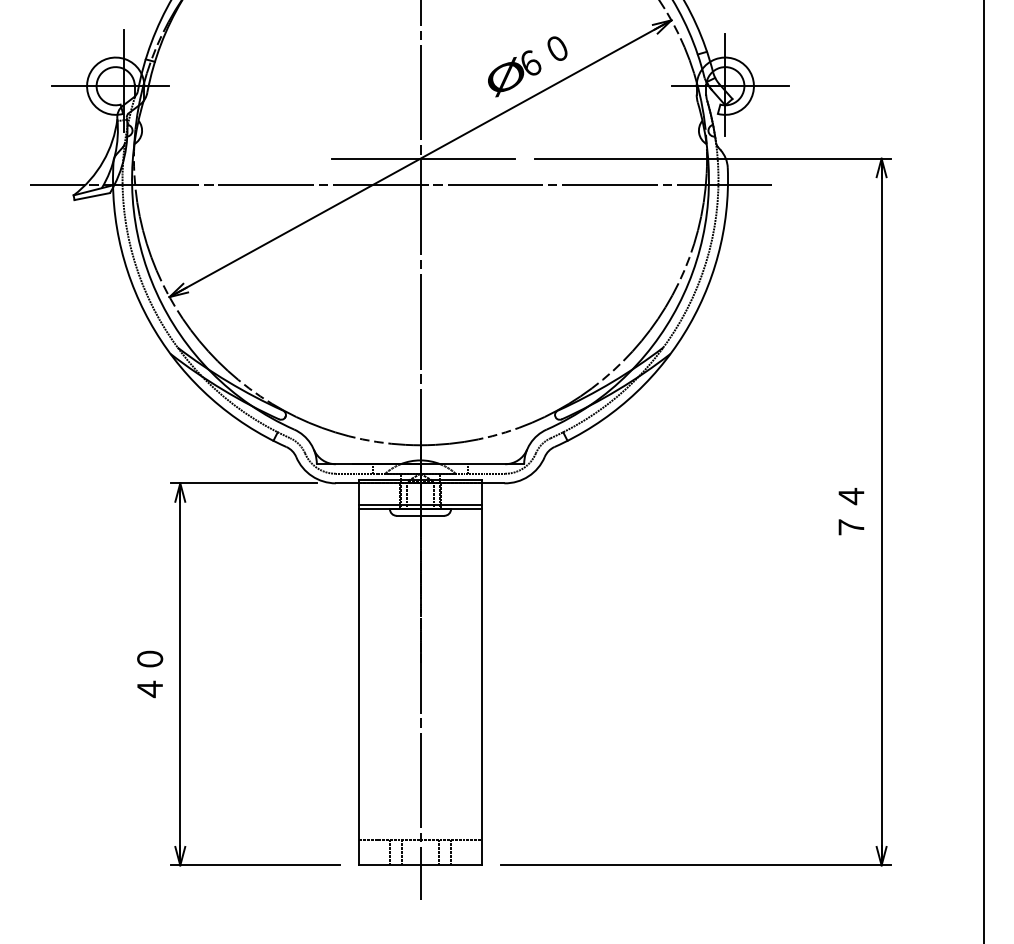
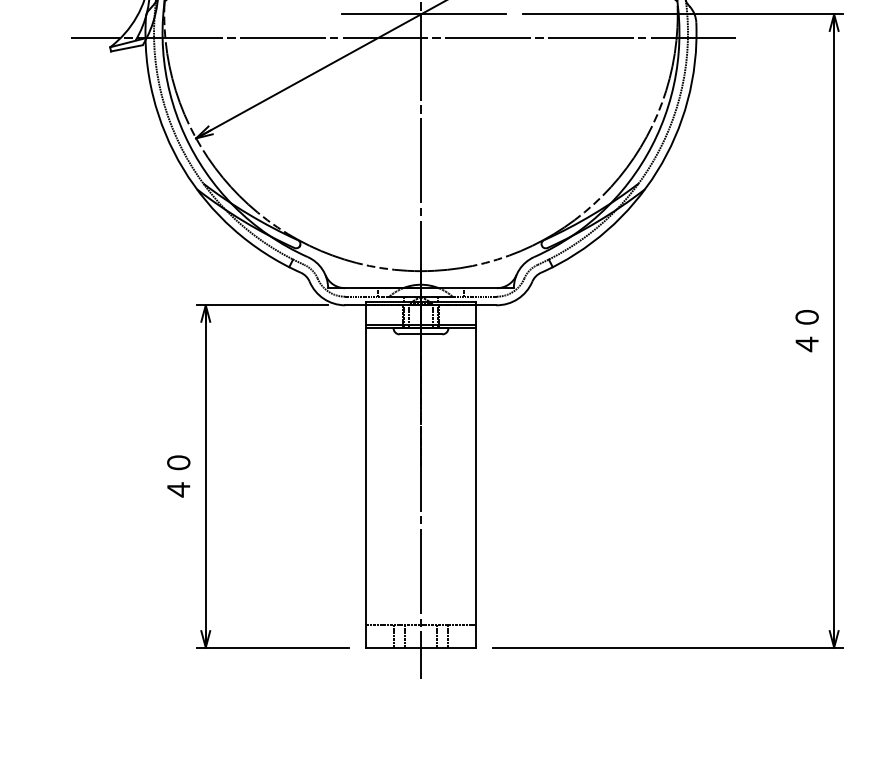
text: (851, 511) -> (807, 330), ７４ -> ４０

